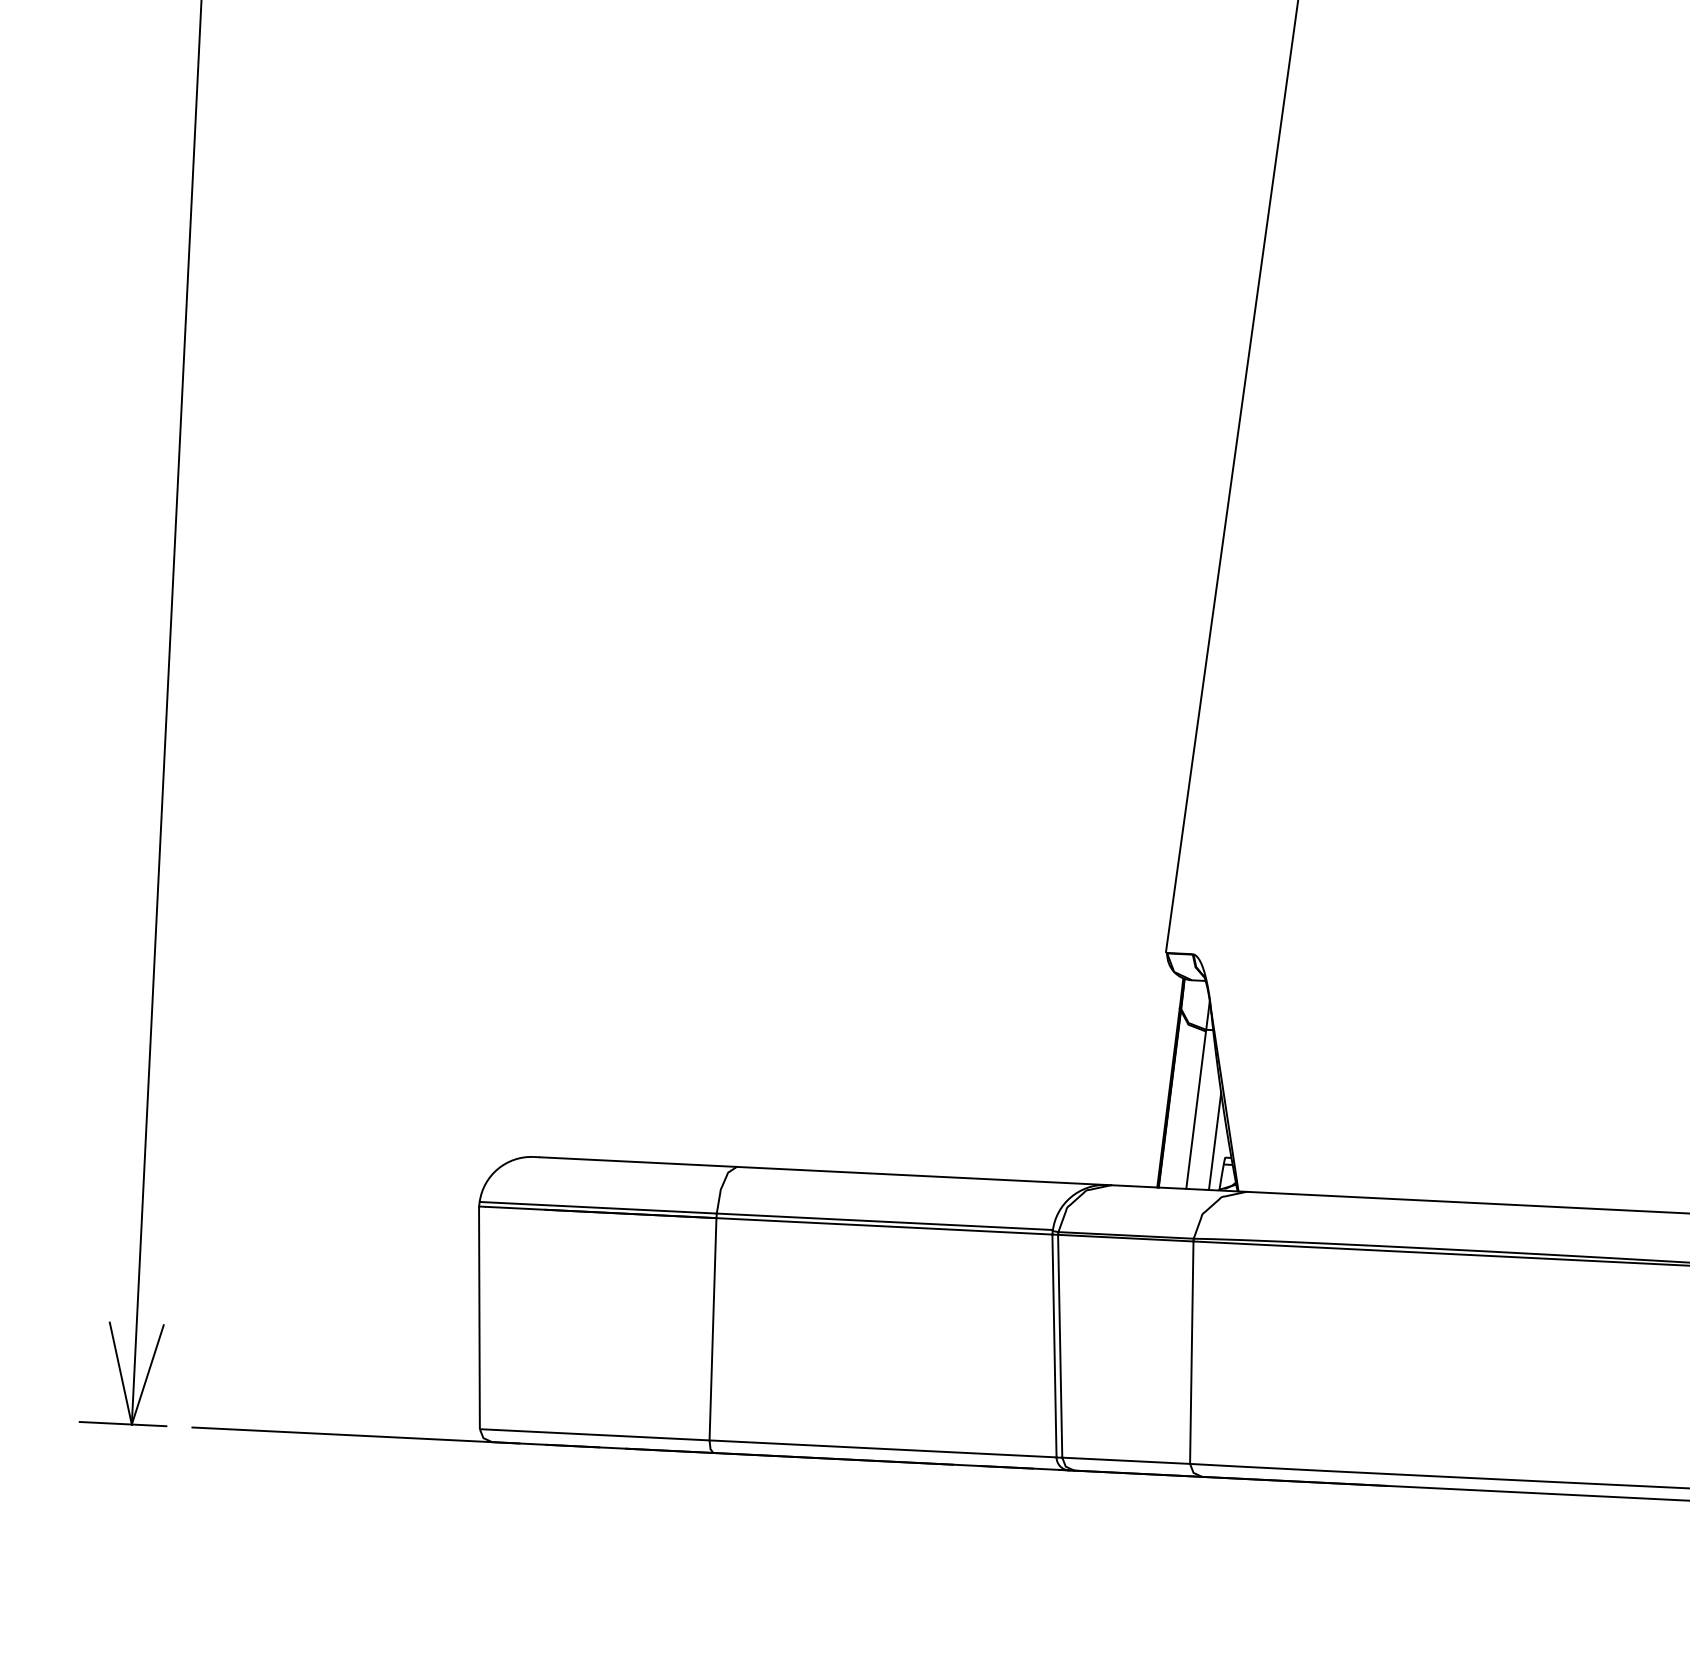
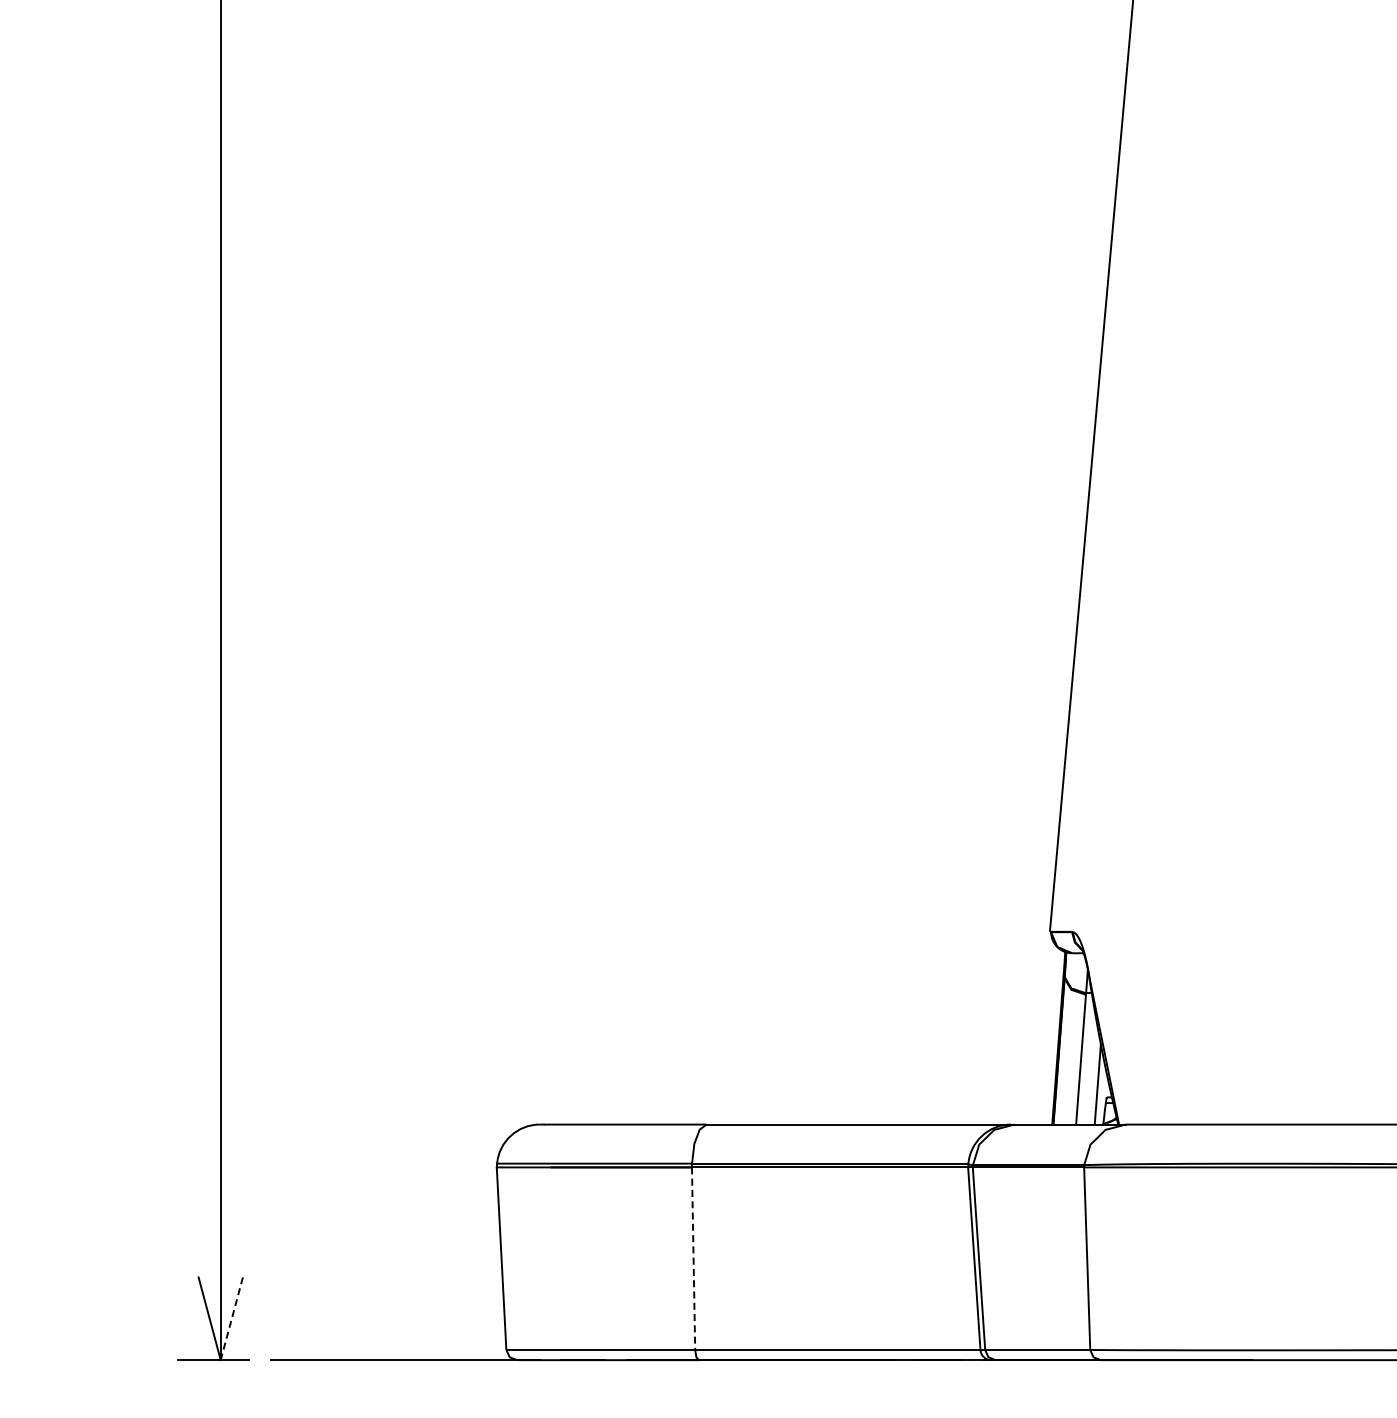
line: (712, 1330) -> (693, 1259), solid -> dashed
line: (147, 1374) -> (231, 1318), solid -> dashed

